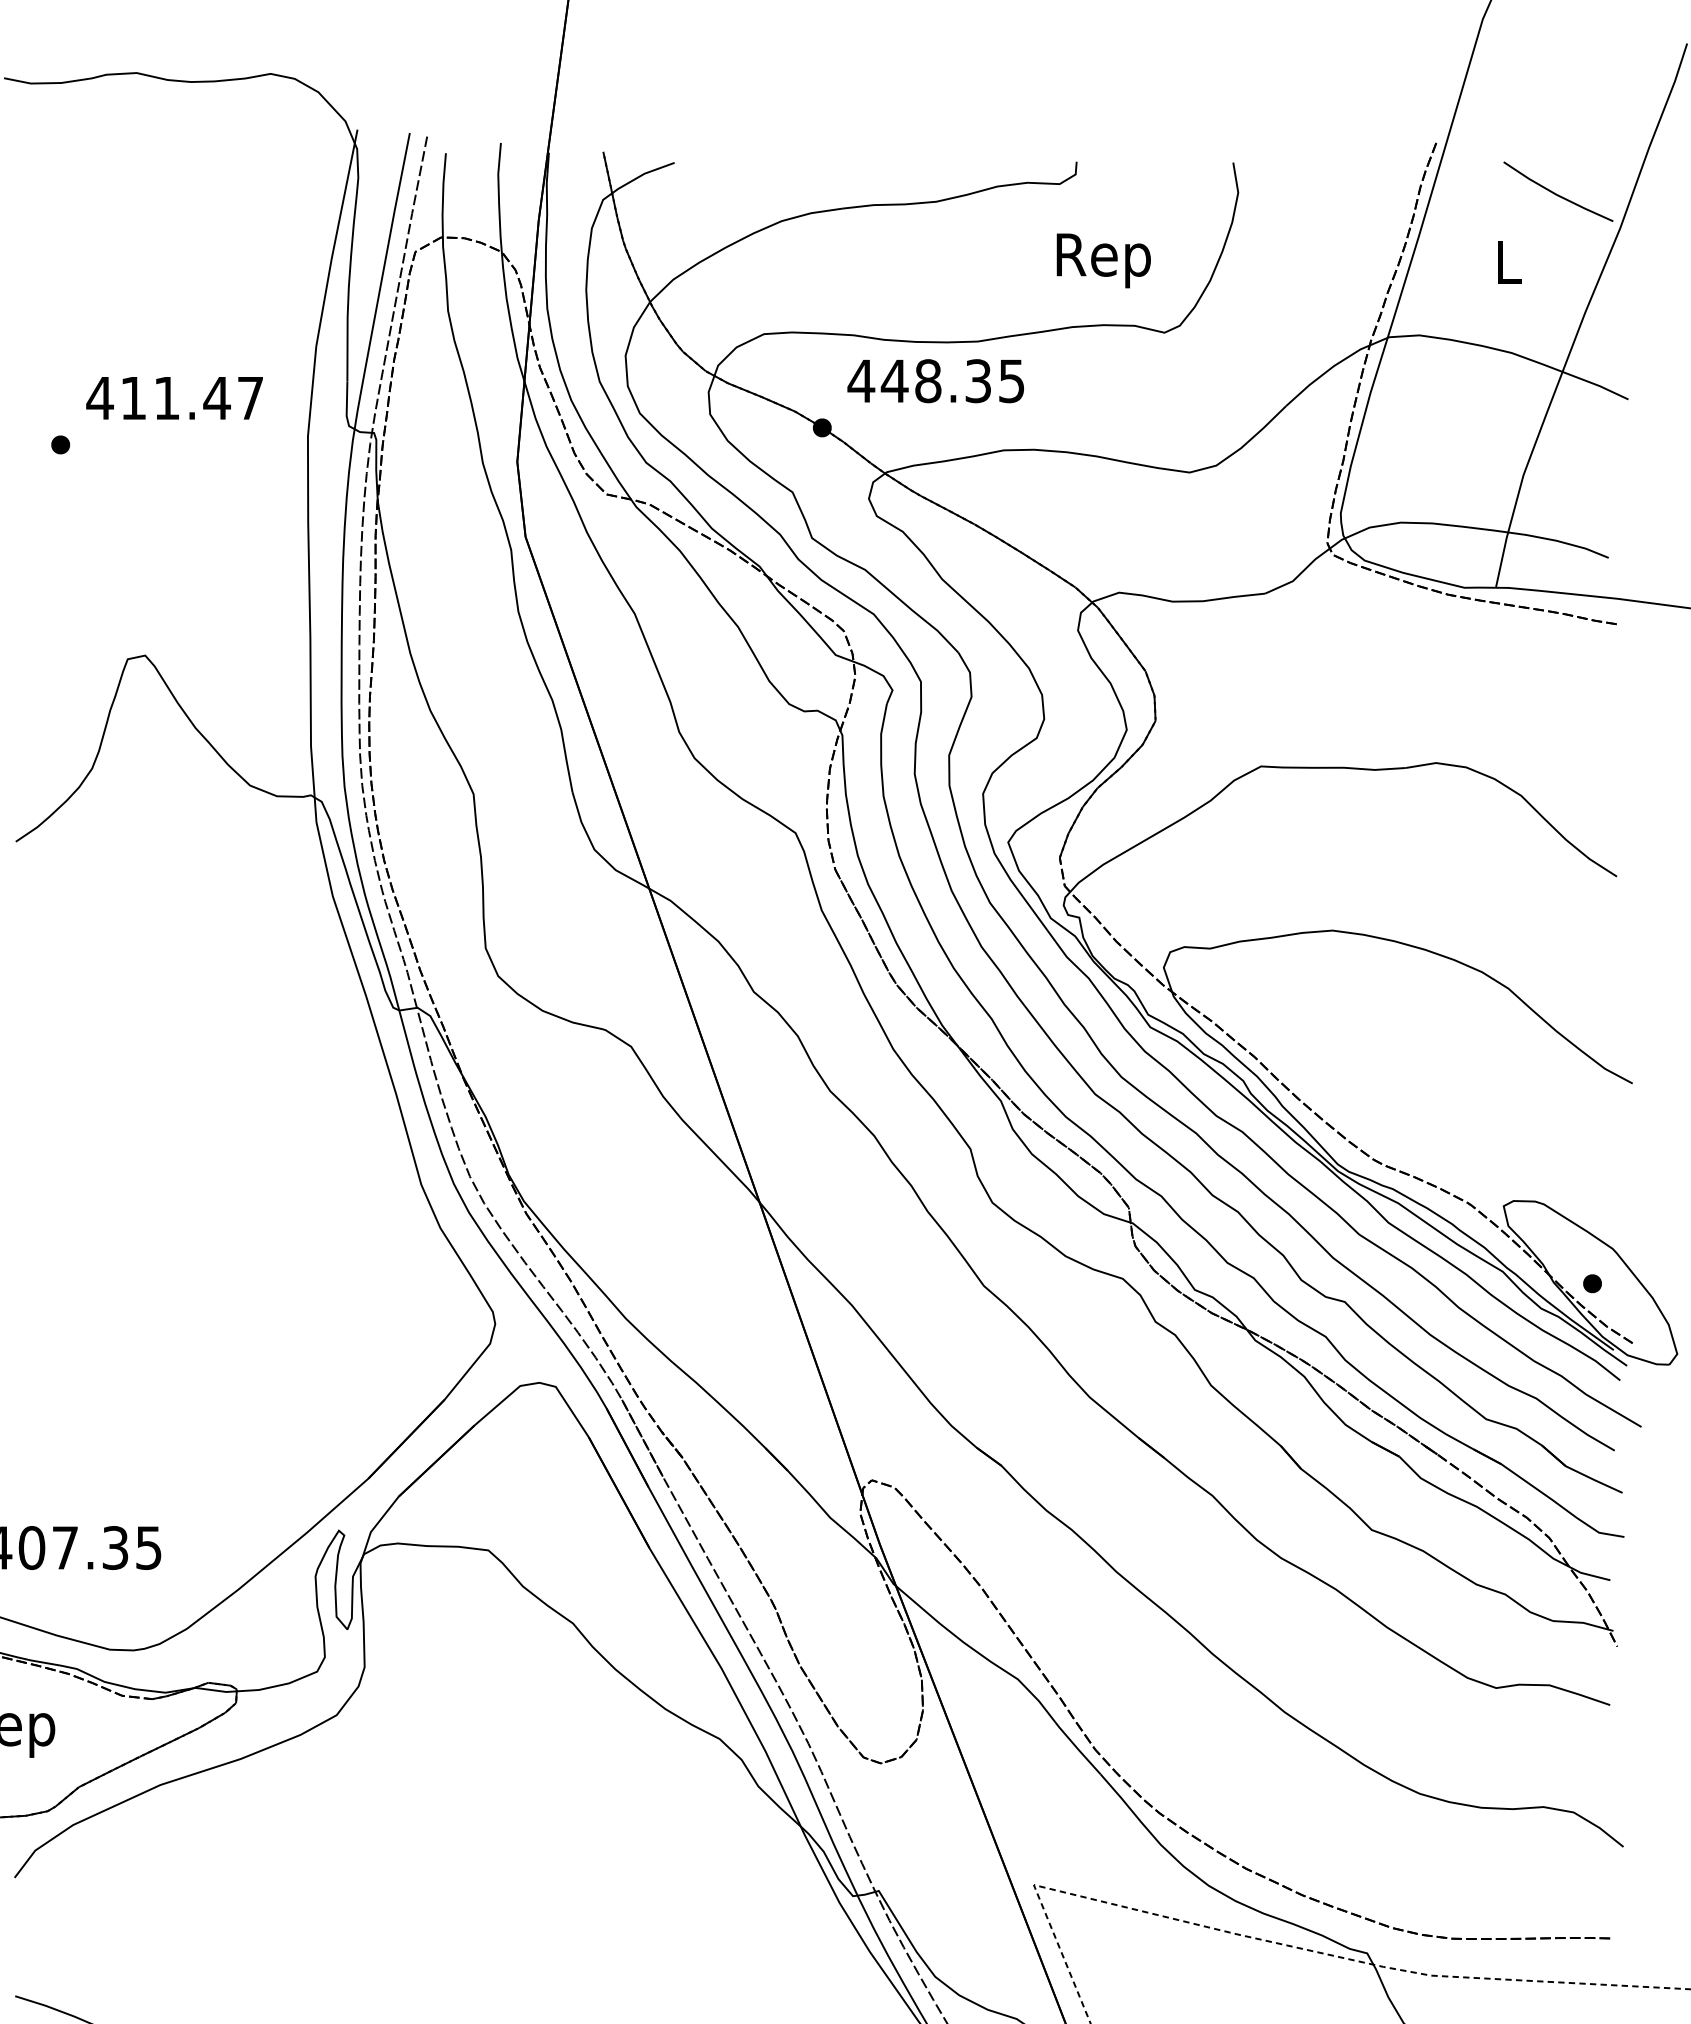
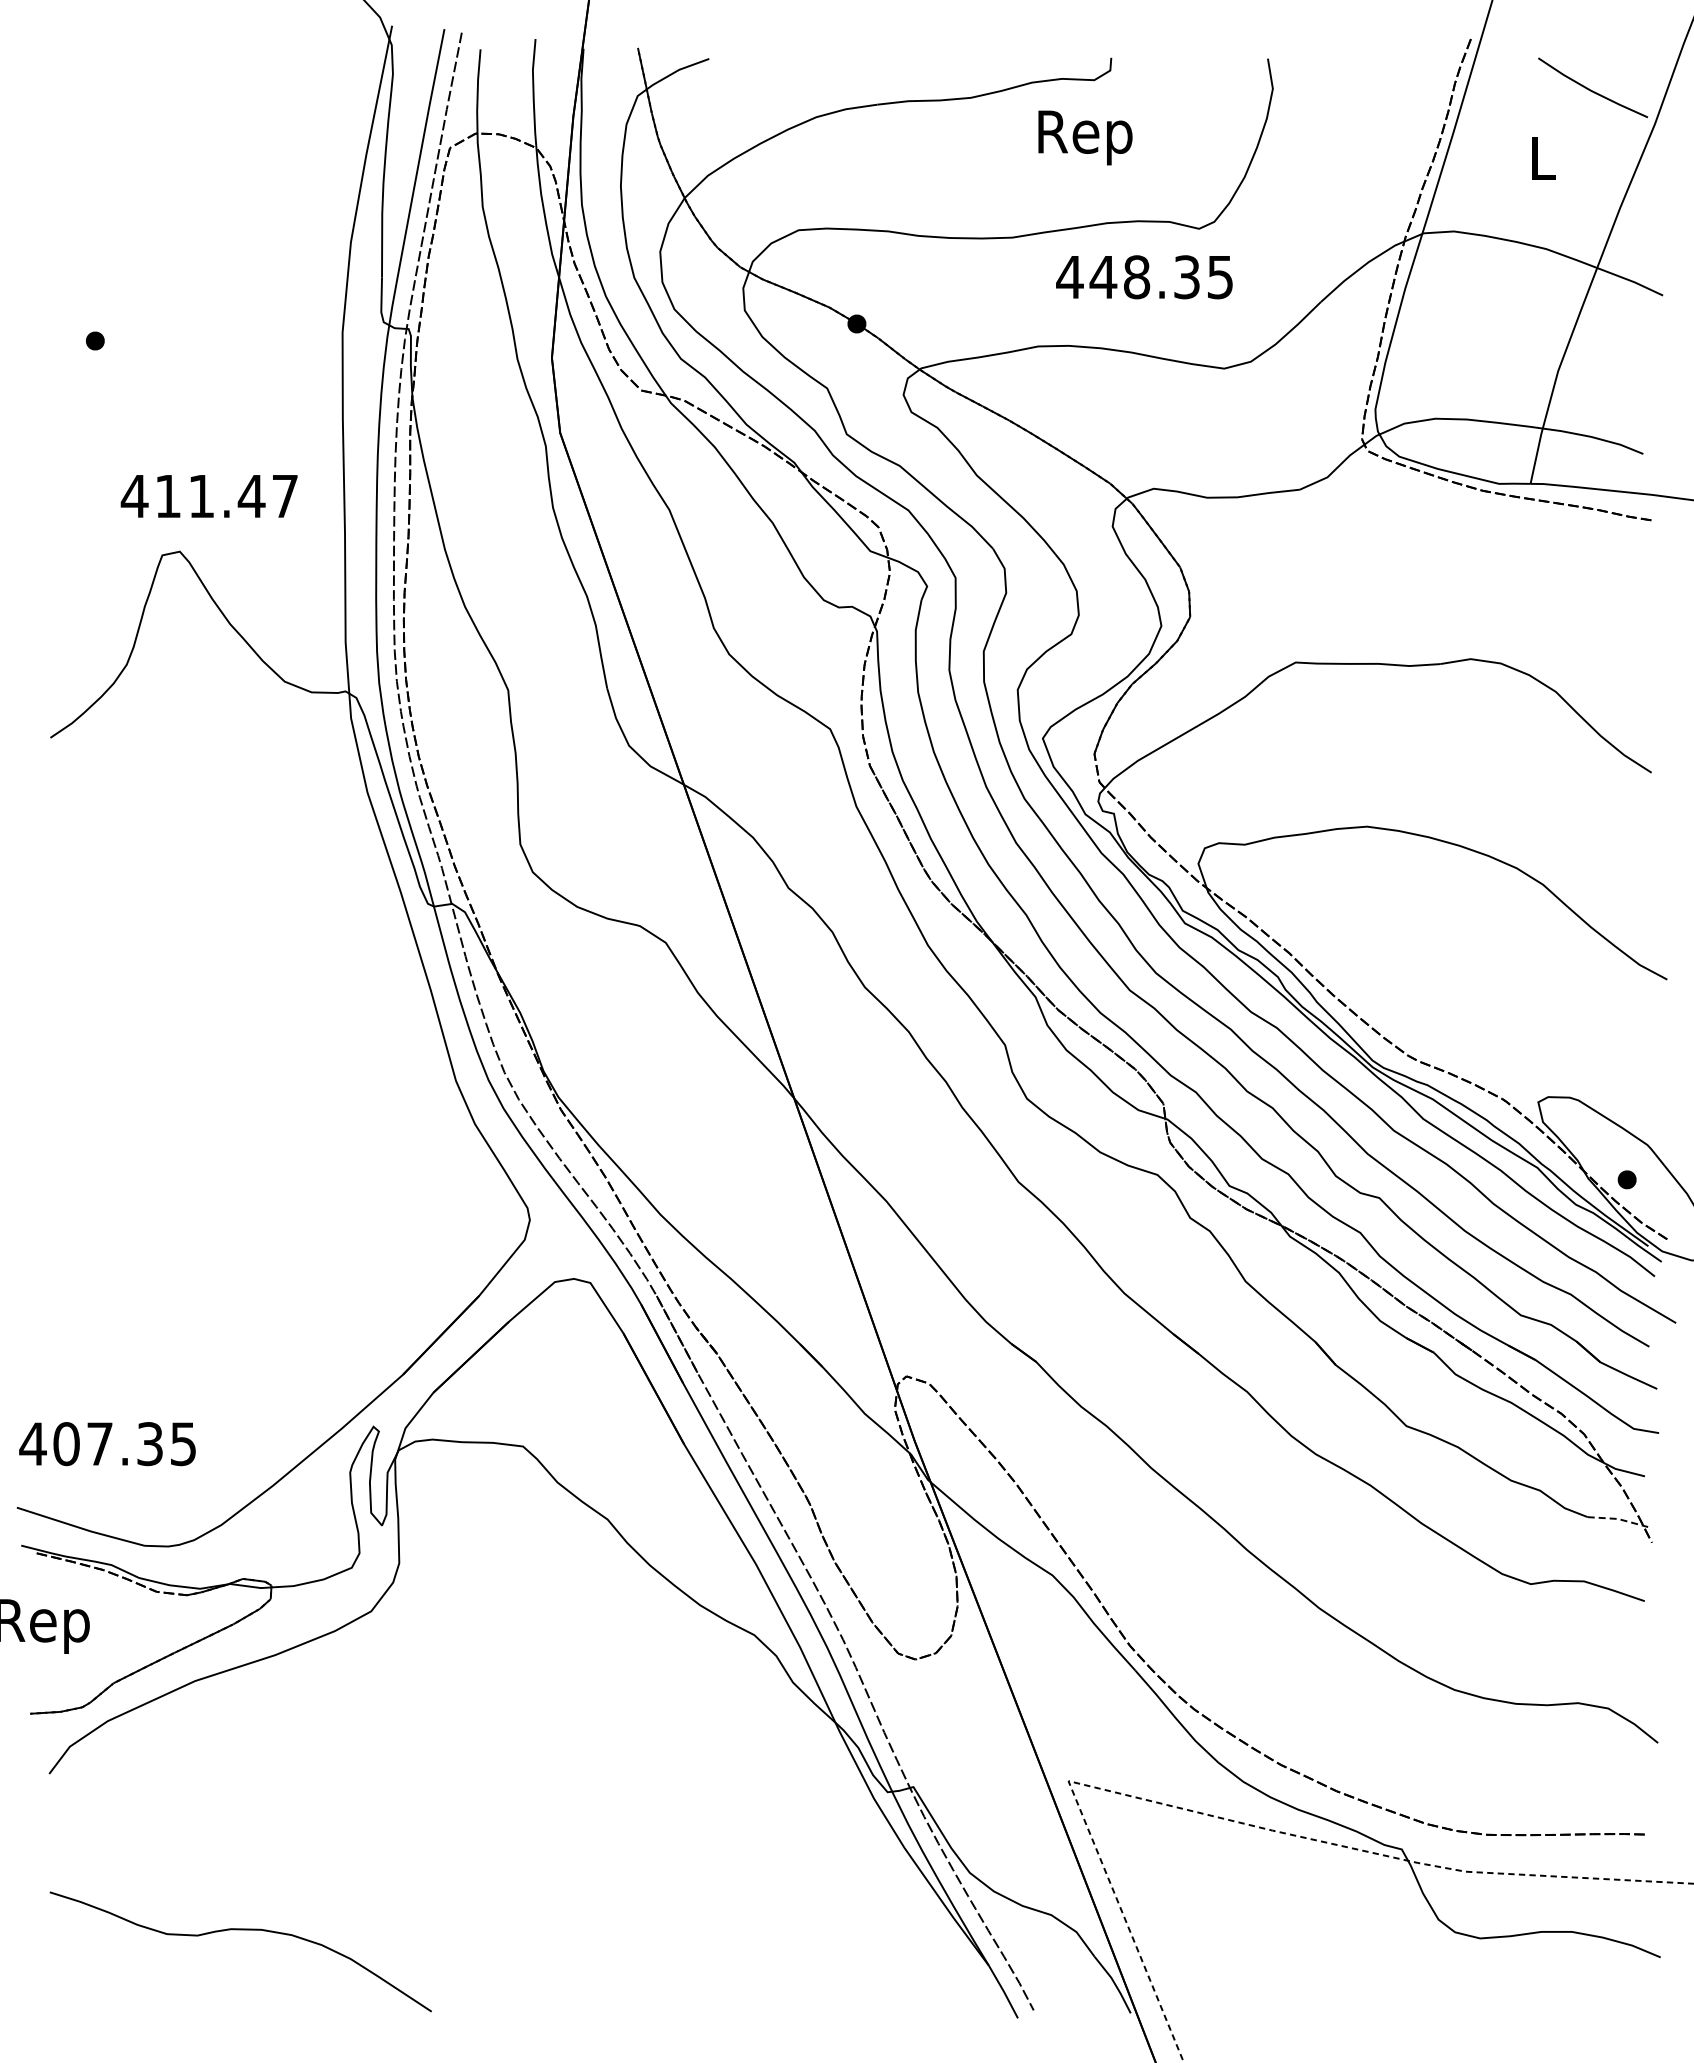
text: (1103, 260) -> (1085, 137), moved
text: (935, 381) -> (1144, 277), moved
text: (173, 398) -> (208, 496), moved
line: (1583, 1622) -> (1618, 1518), solid -> dashed

